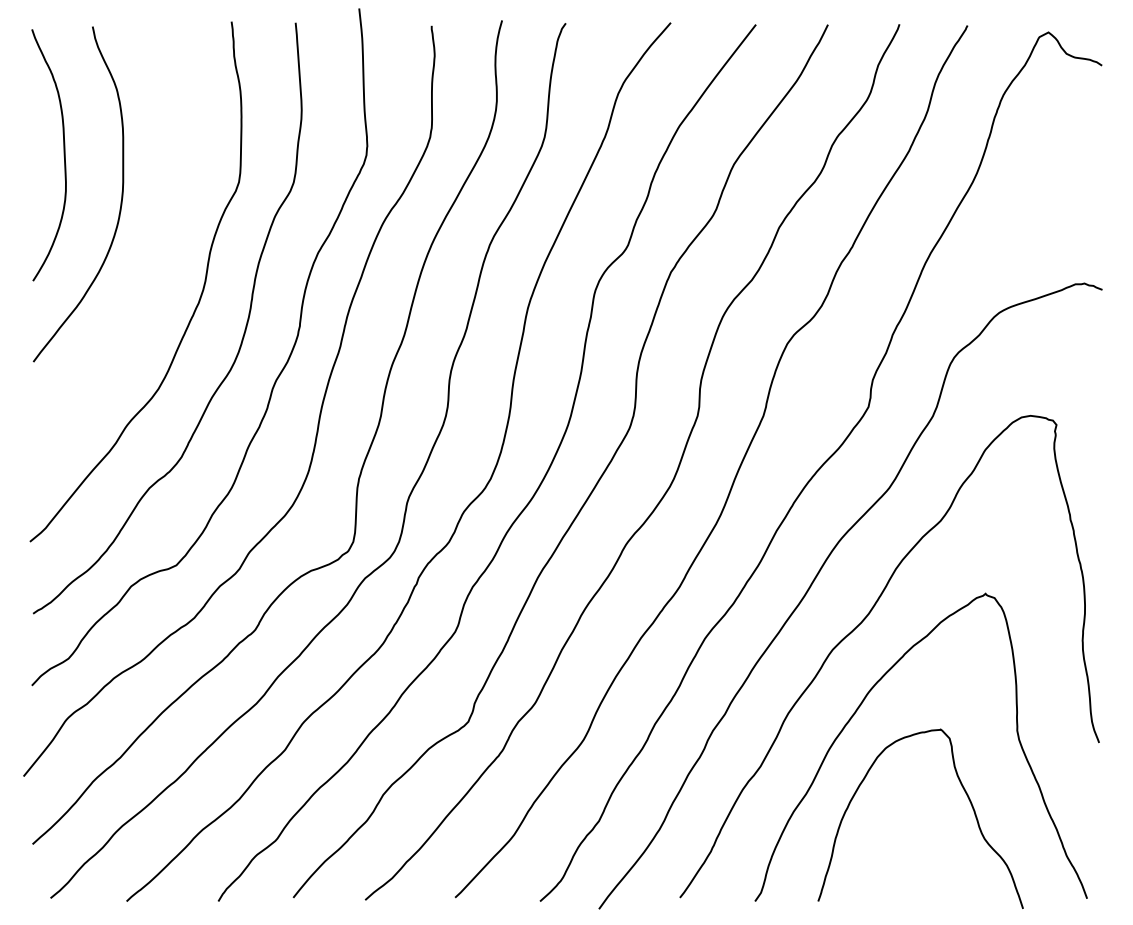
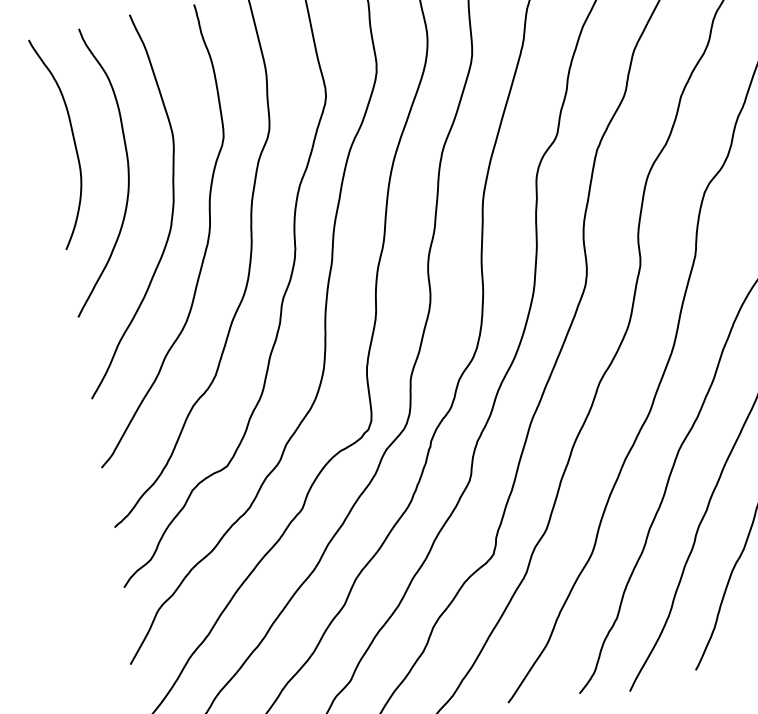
curve: (163, 258) -> (171, 212), added

